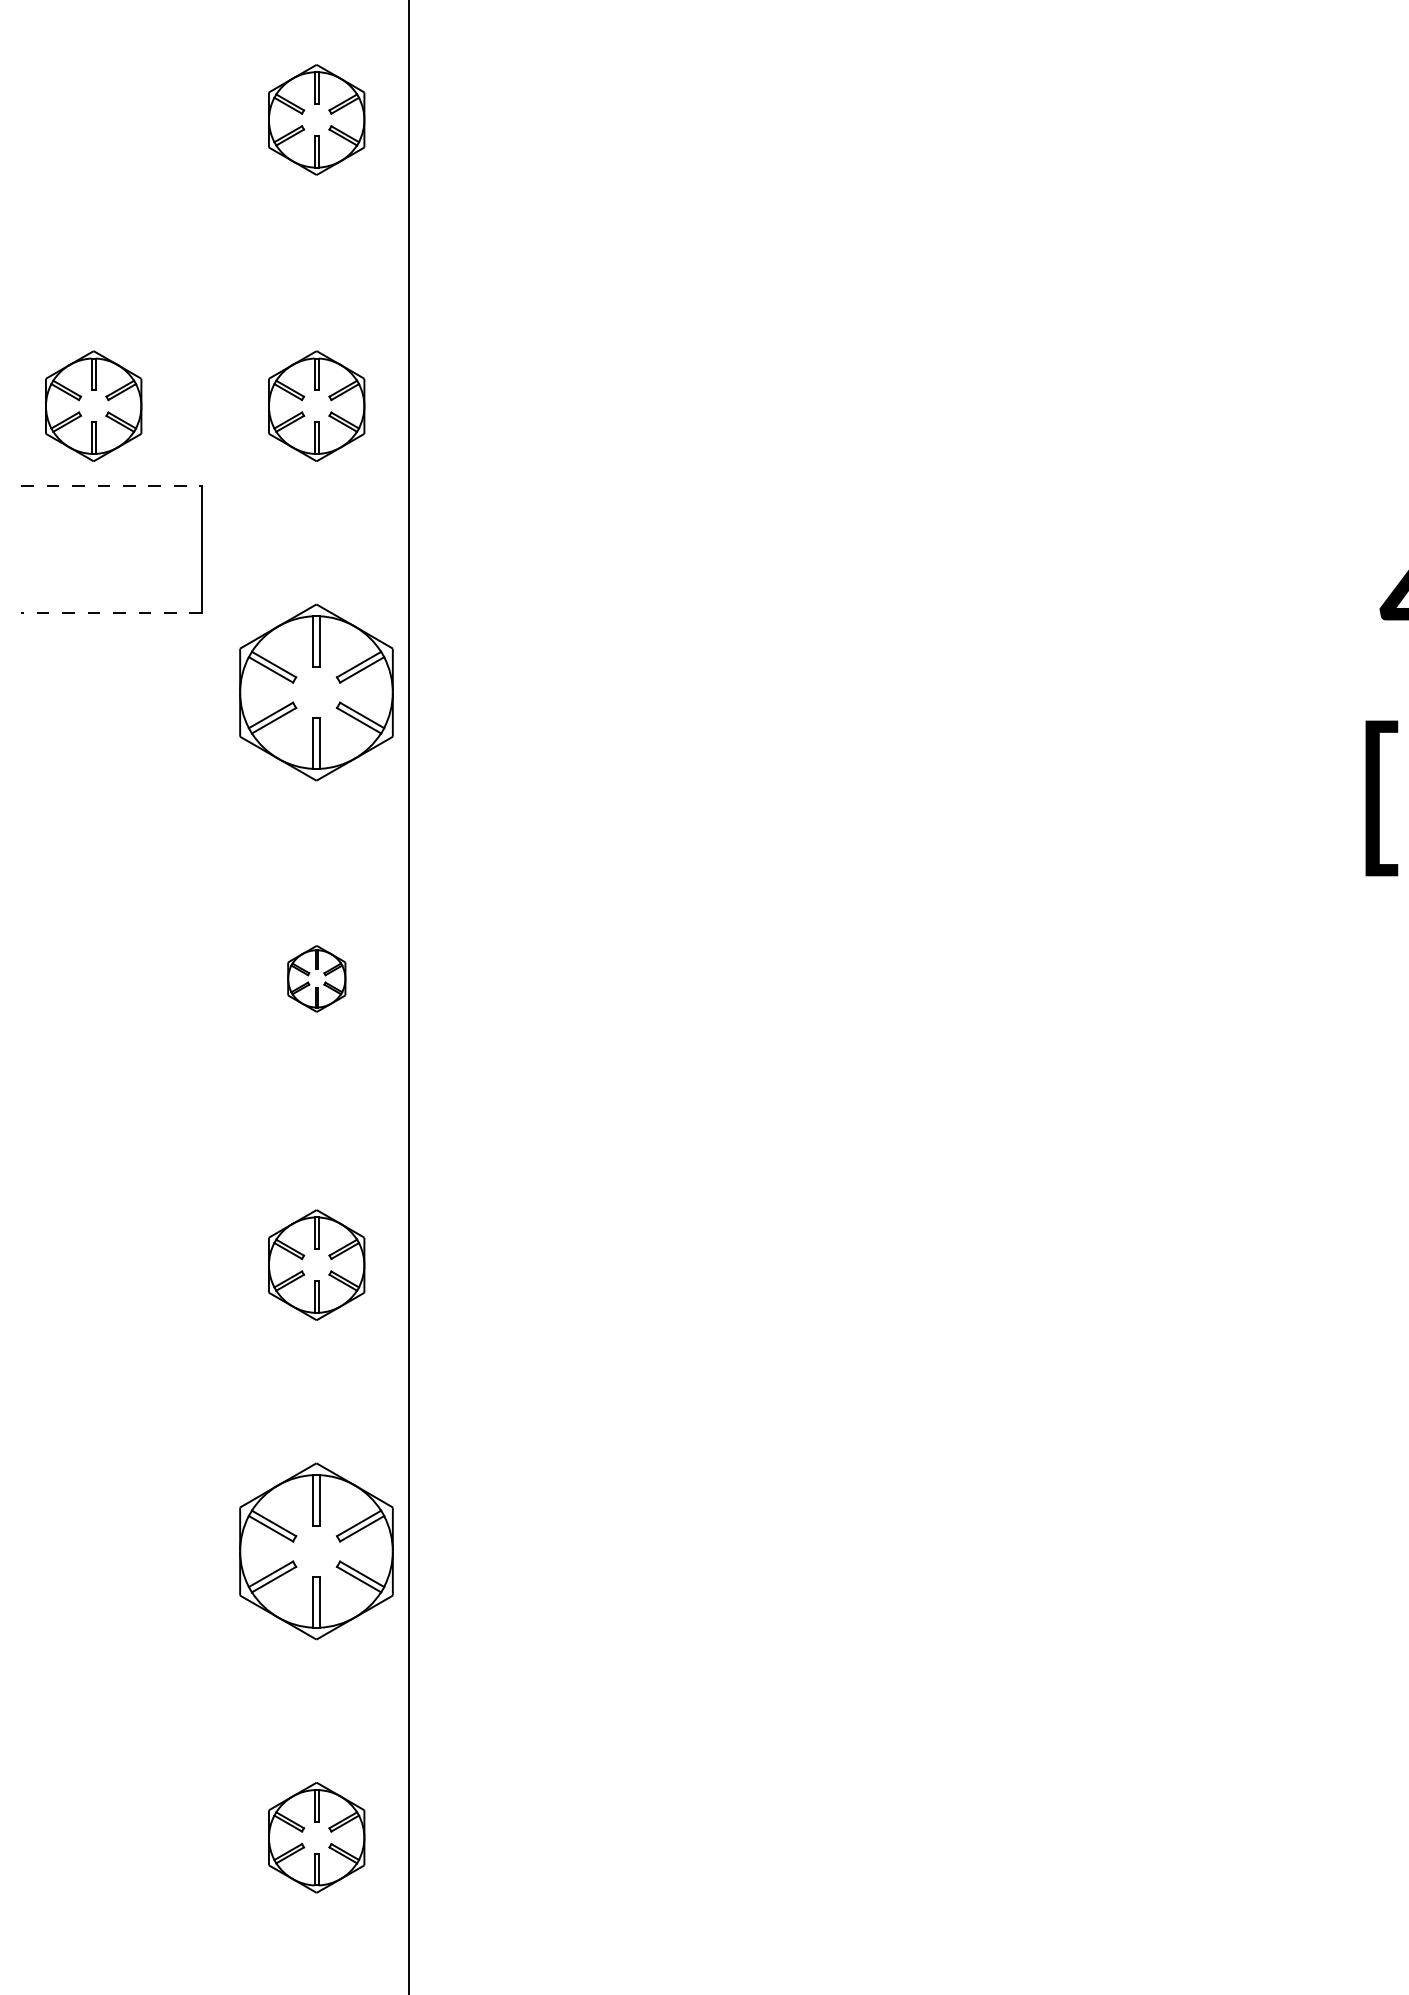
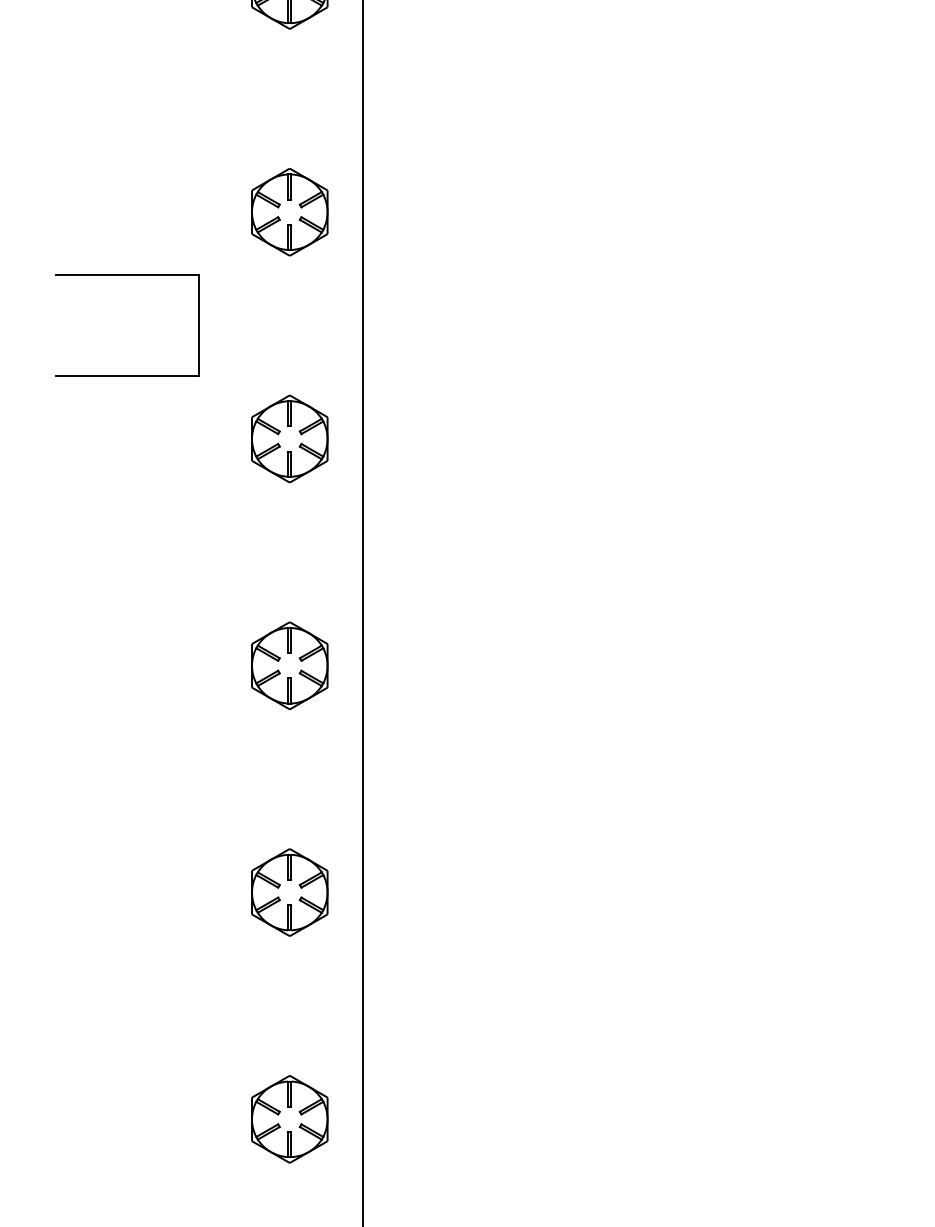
part: (93, 405) -> (113, 211), removed
line: (112, 485) -> (128, 275), dashed -> solid
line: (111, 613) -> (127, 376), dashed -> solid
part: (316, 692) -> (289, 438), size x0.62
part: (316, 978) -> (289, 665), size x1.67
part: (316, 1551) -> (289, 1119), size x0.62

